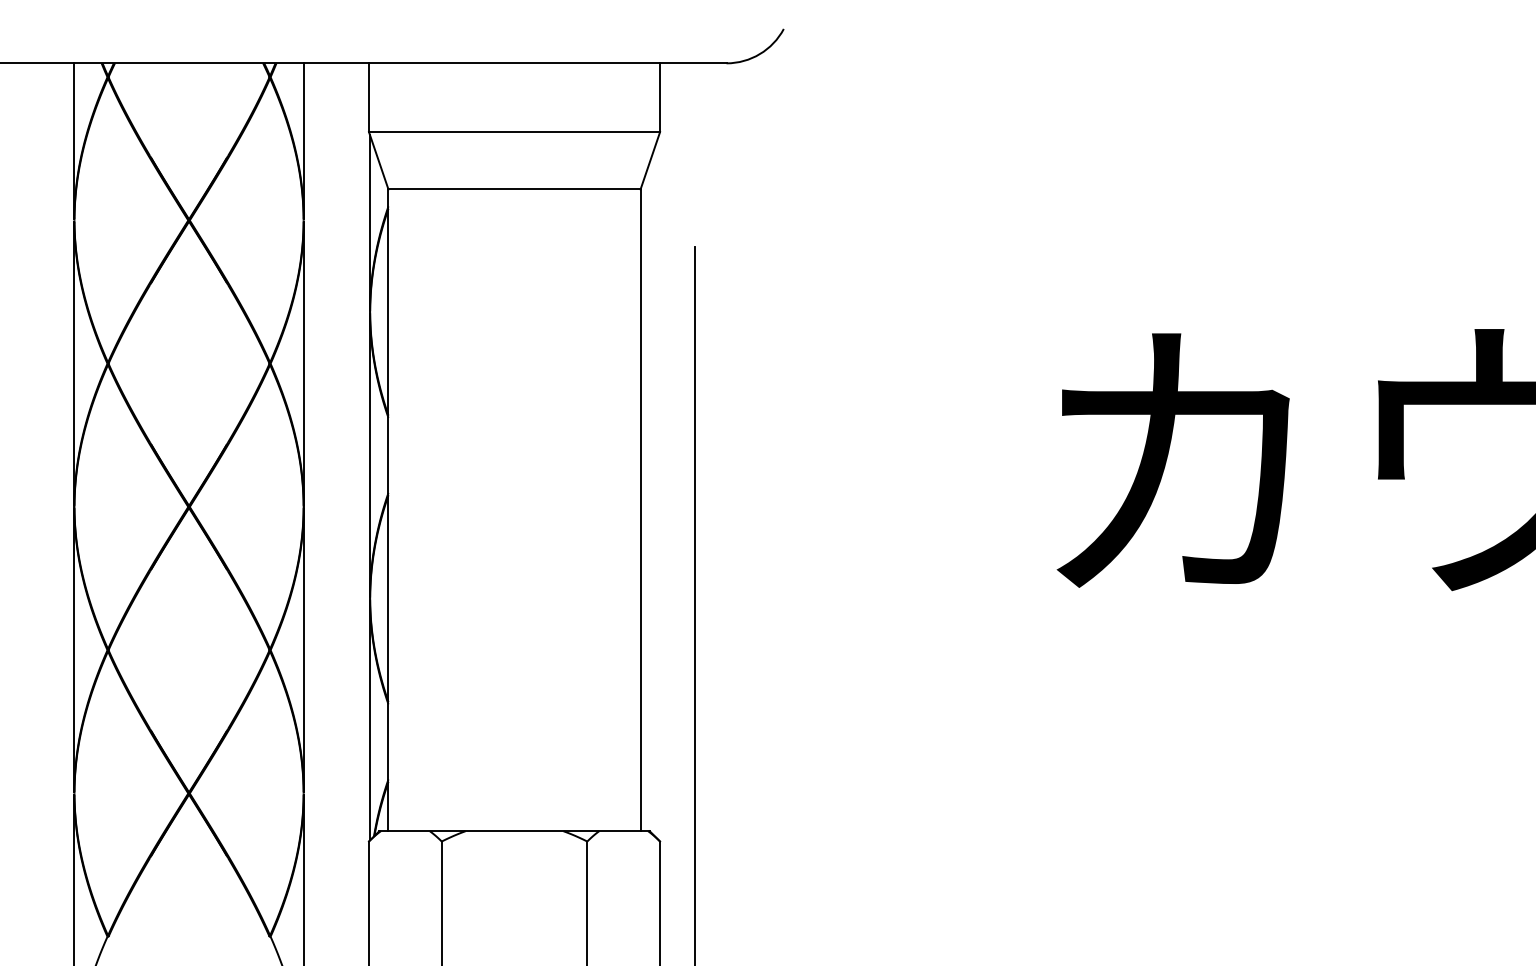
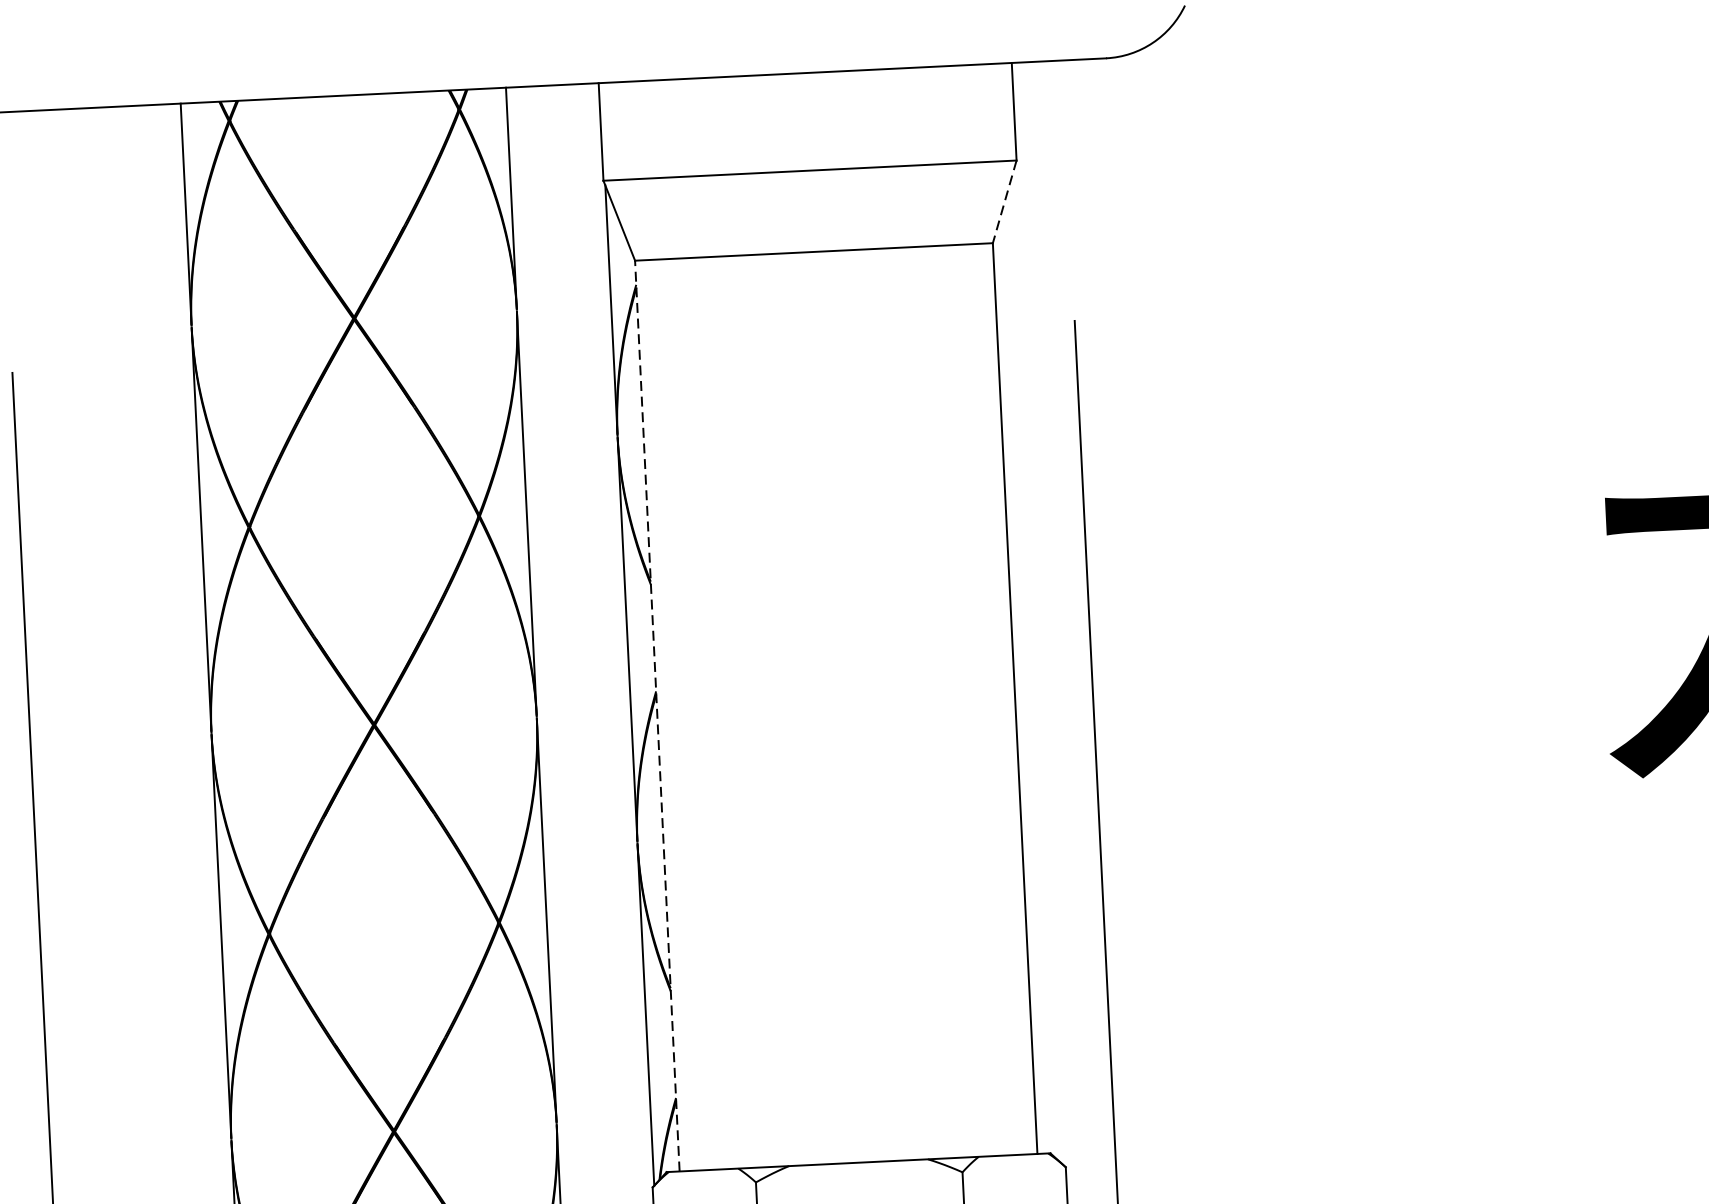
line: (650, 161) -> (1004, 202), solid -> dashed
line: (388, 510) -> (657, 716), solid -> dashed

